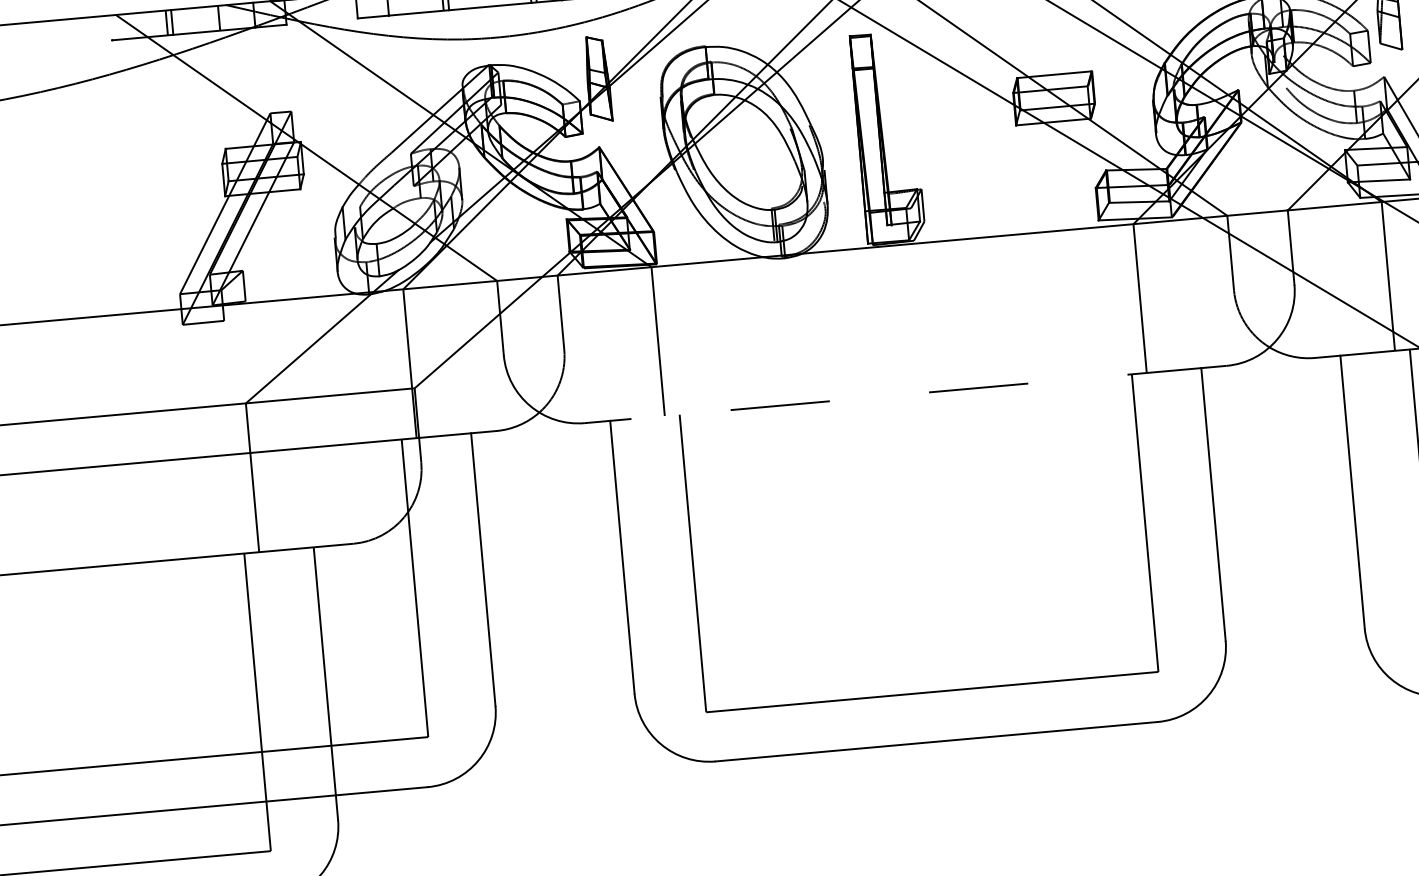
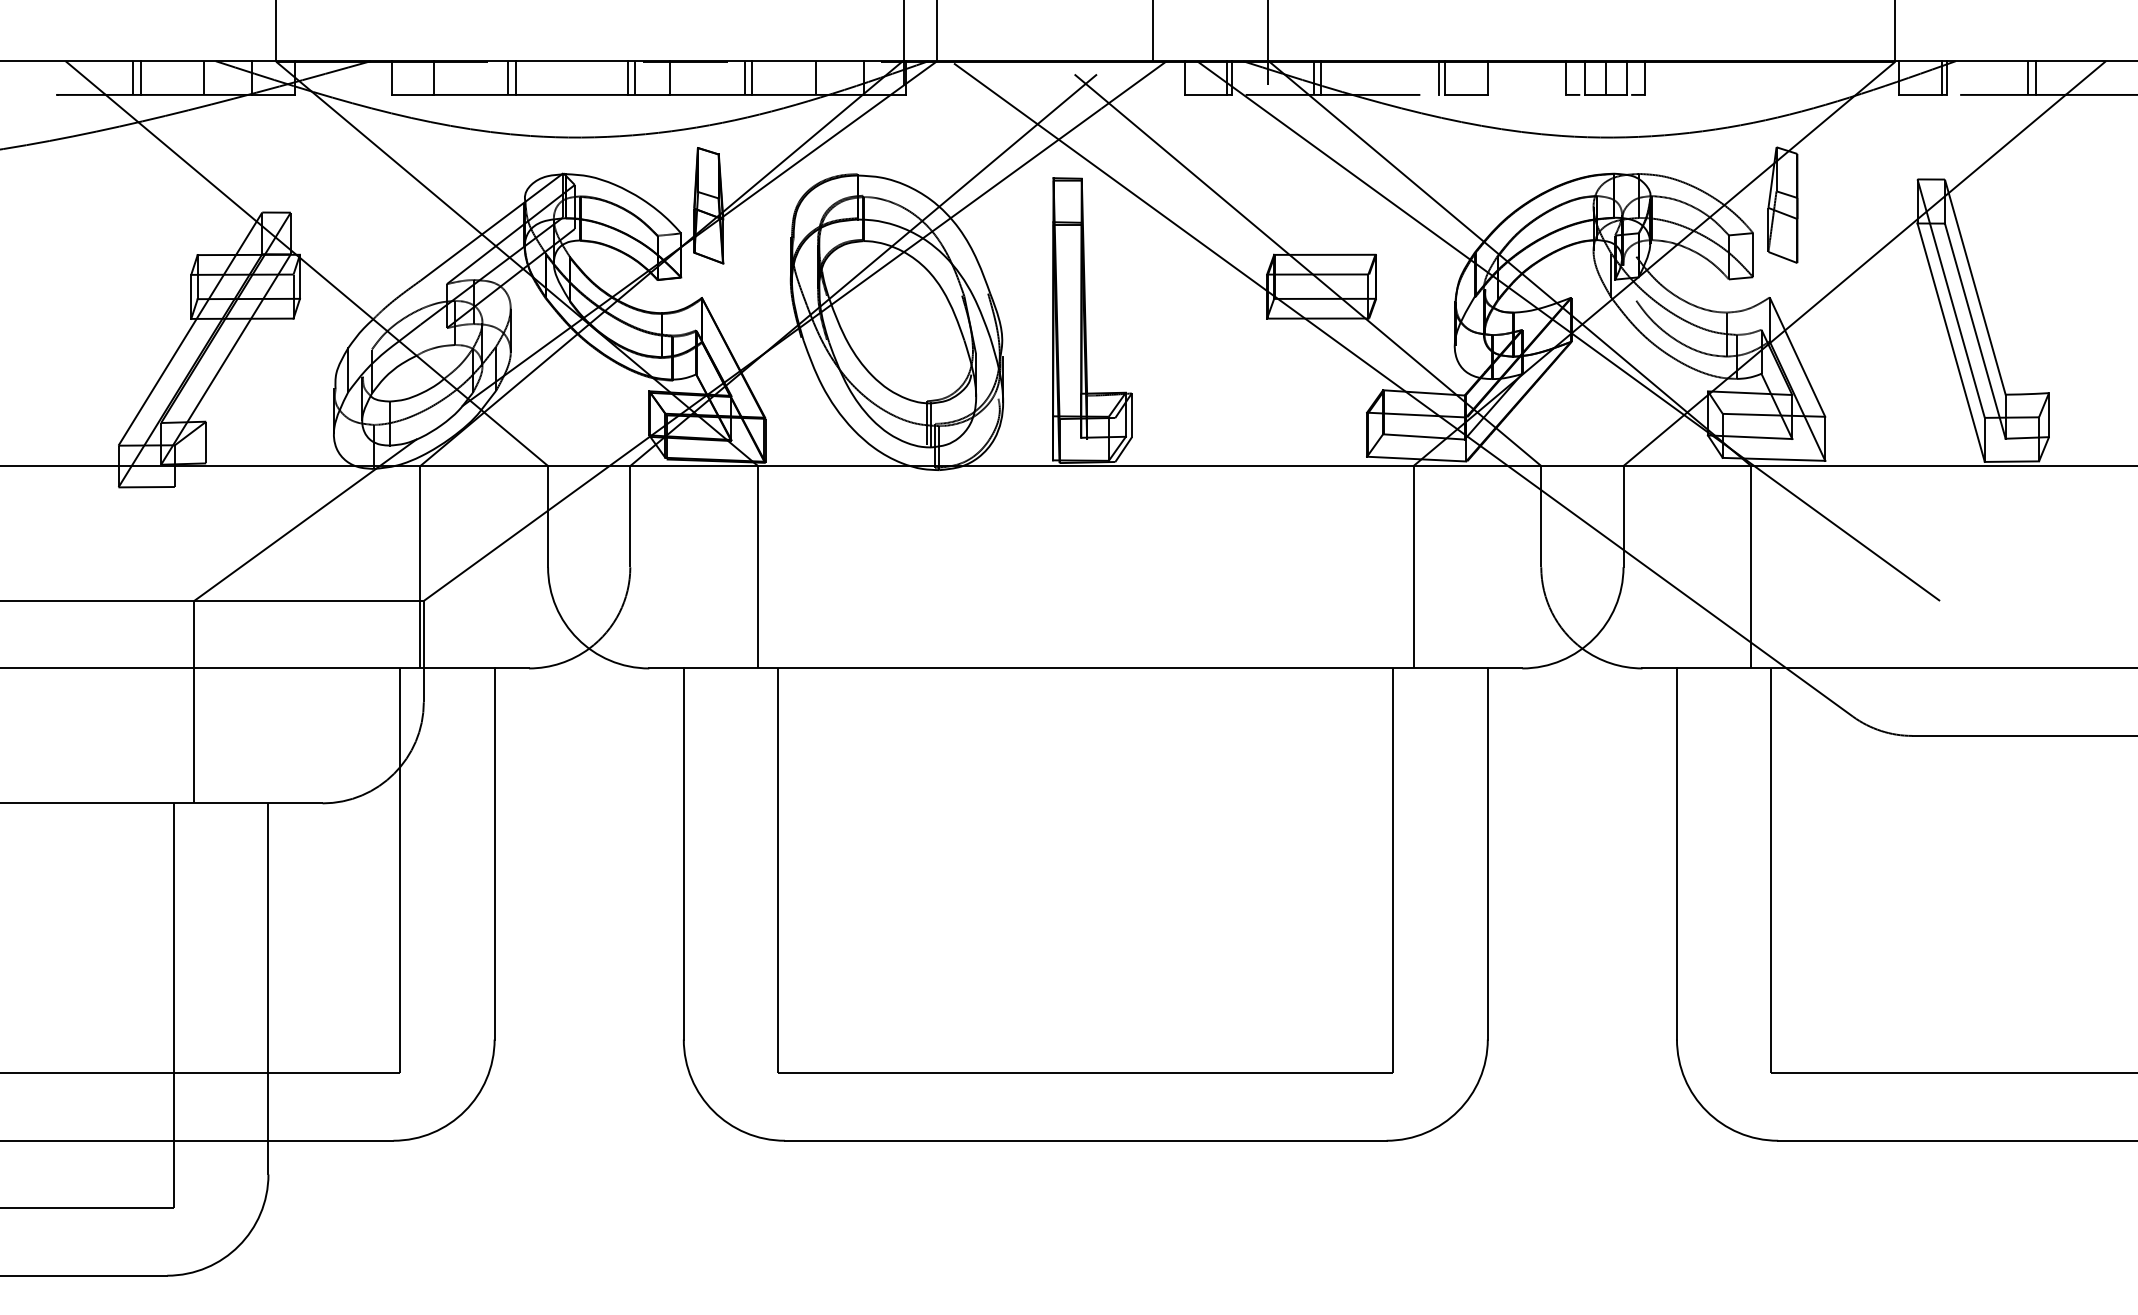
line: (905, 394) -> (1085, 668), dashed -> solid

